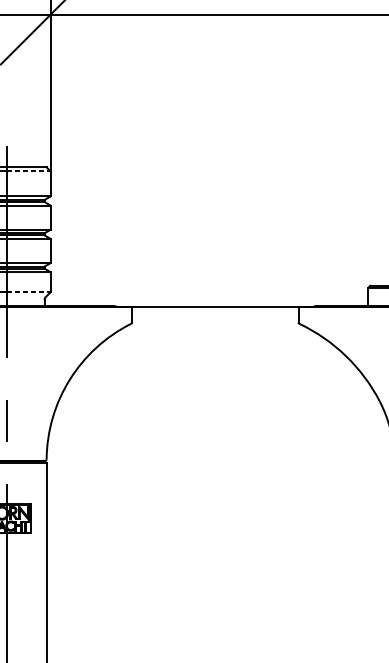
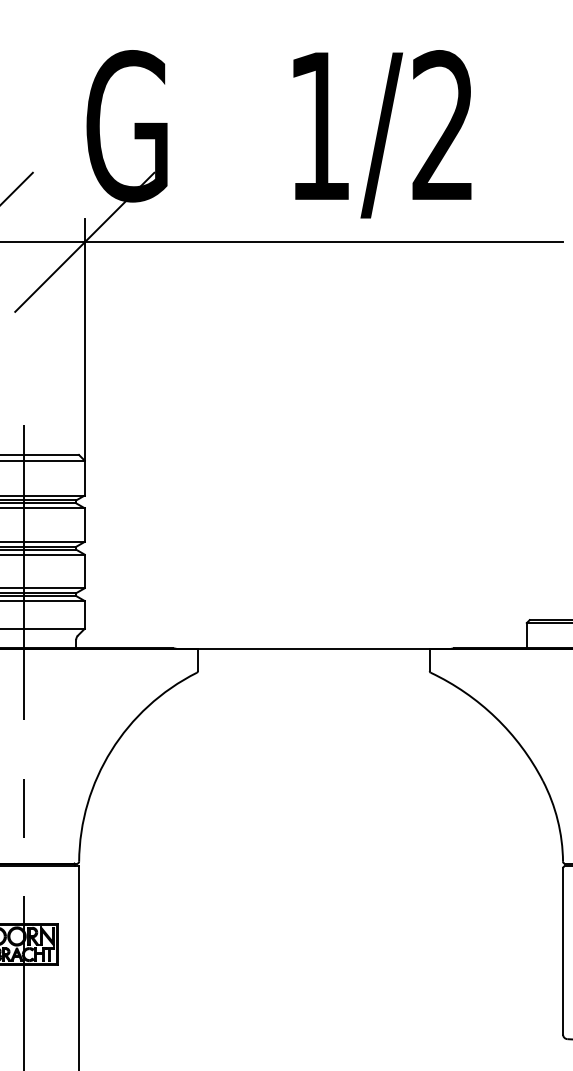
line: (28, 171) -> (54, 460), dashed -> solid
line: (28, 291) -> (54, 628), dashed -> solid

